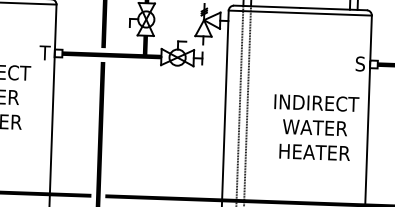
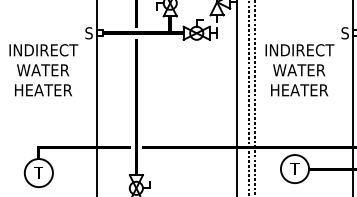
text: (45, 53) -> (89, 33), T -> S
text: (315, 128) -> (299, 70), moved

